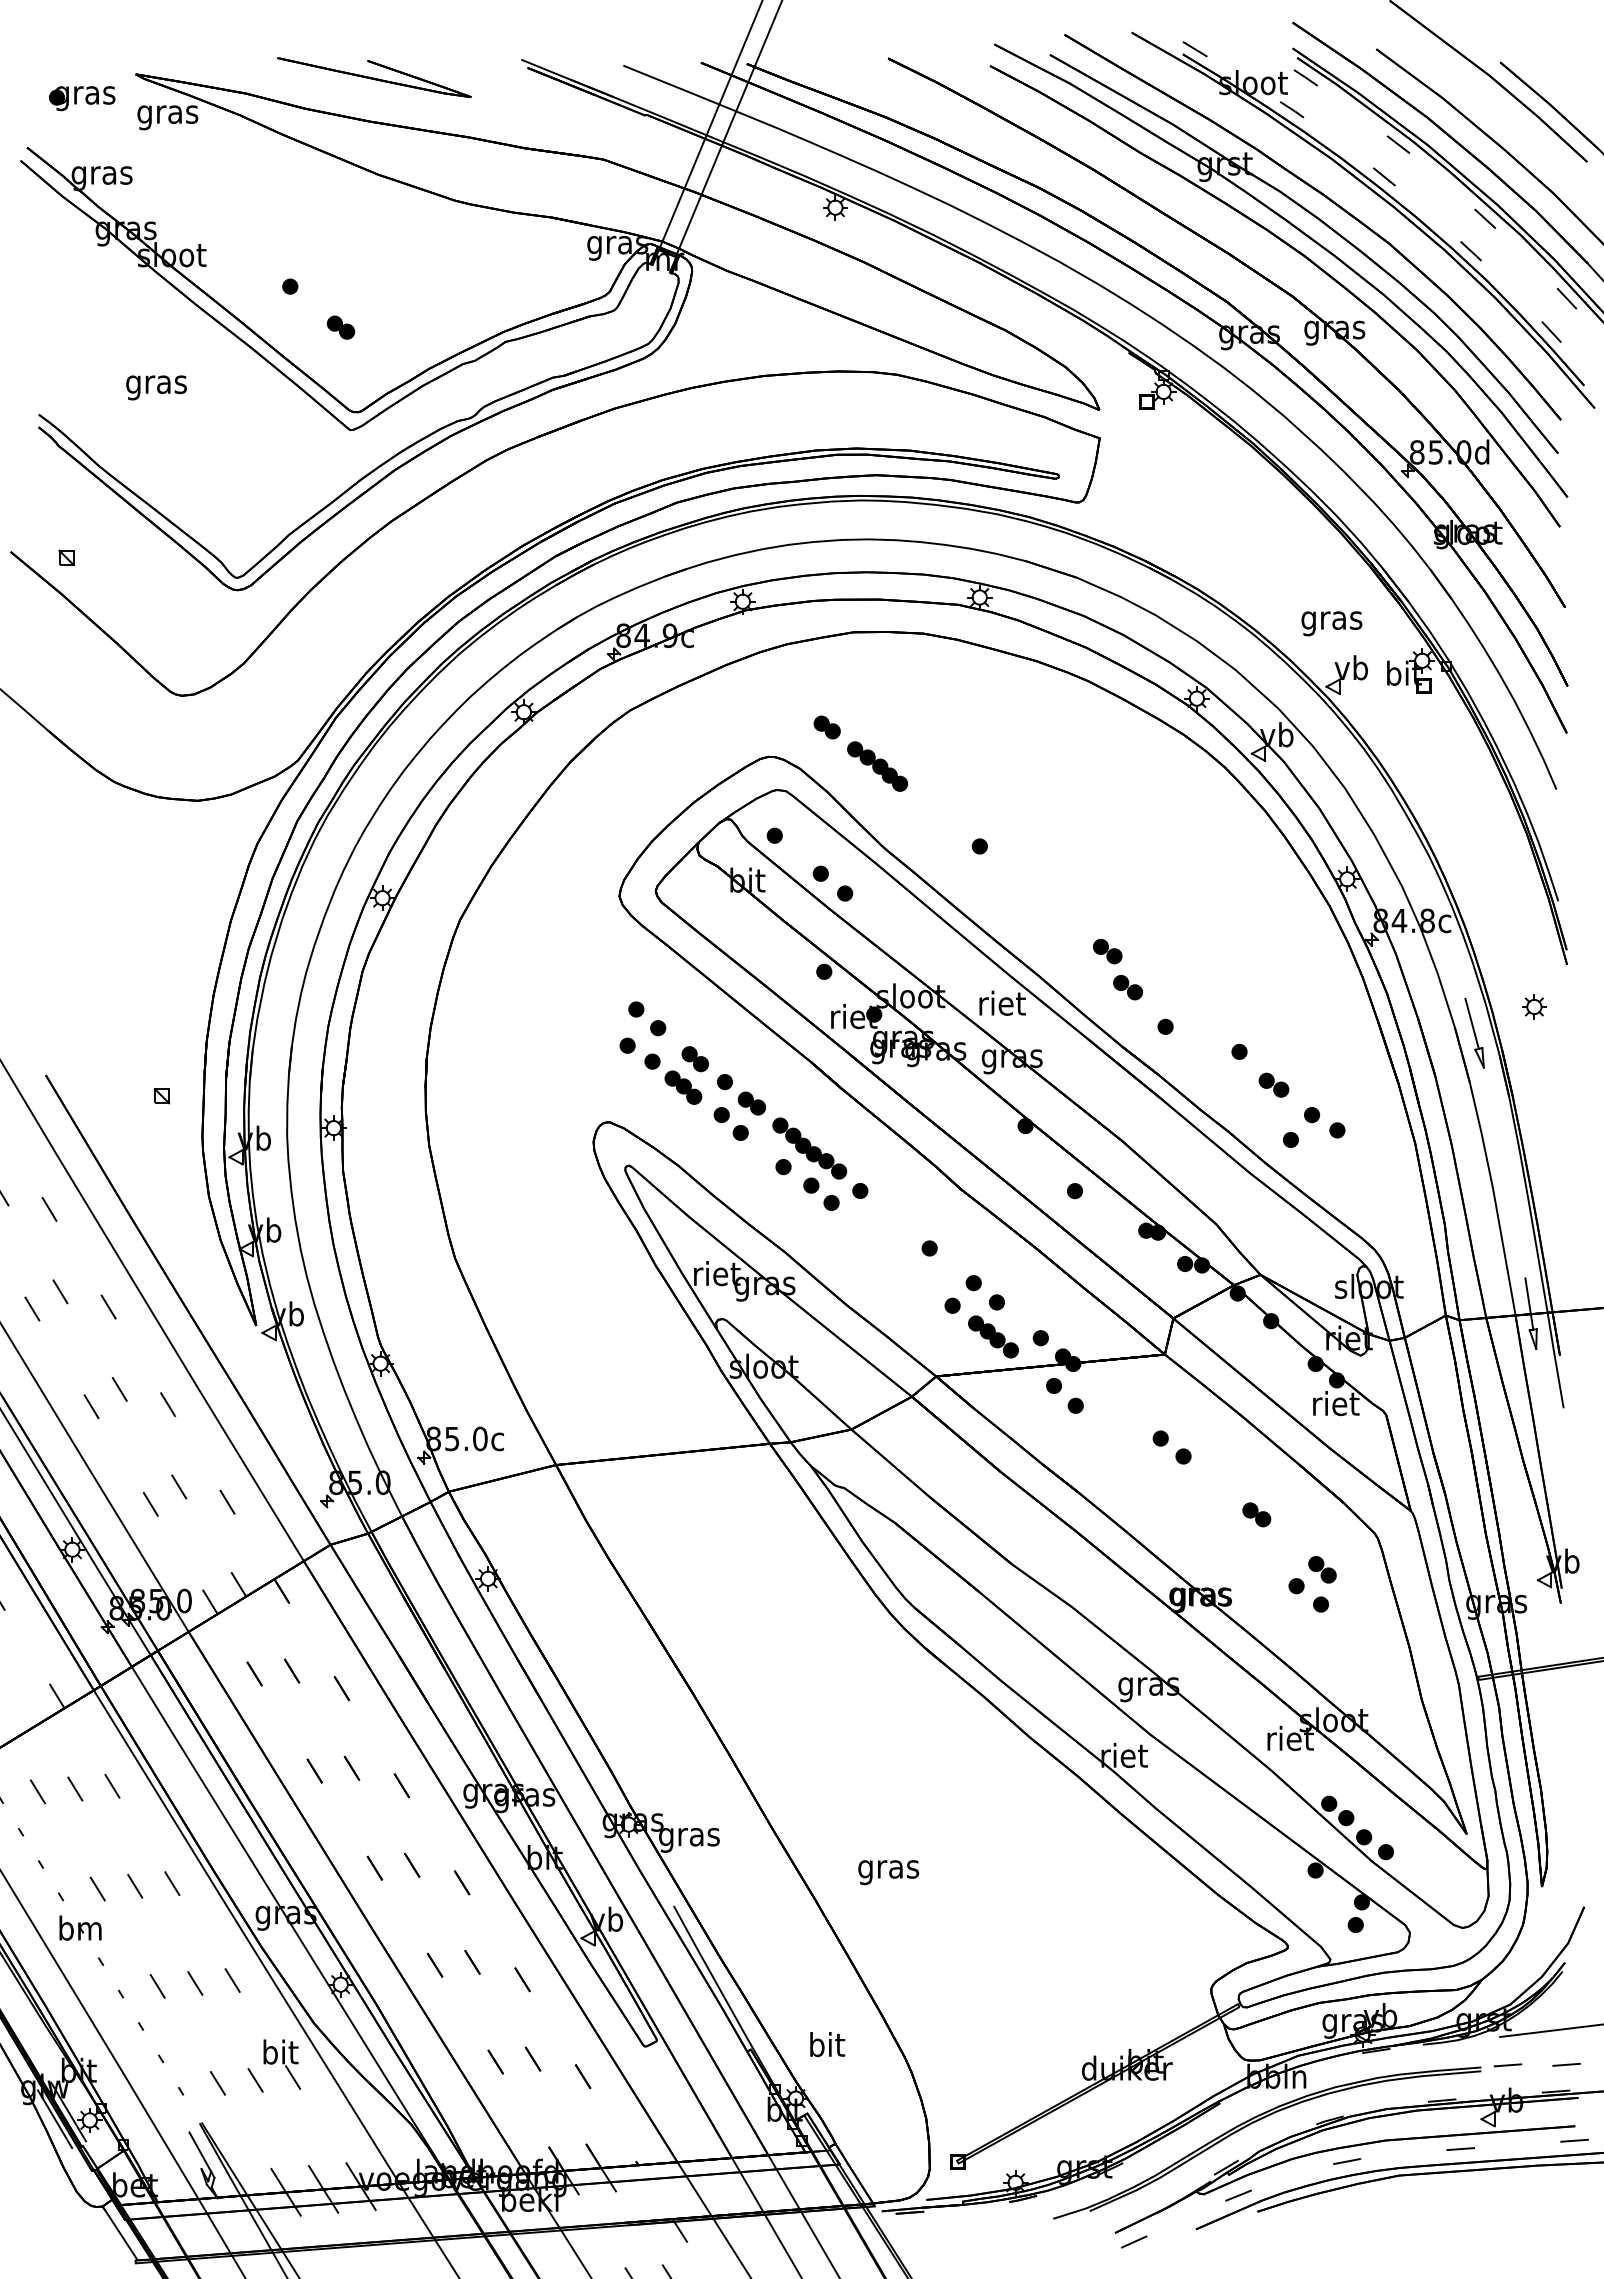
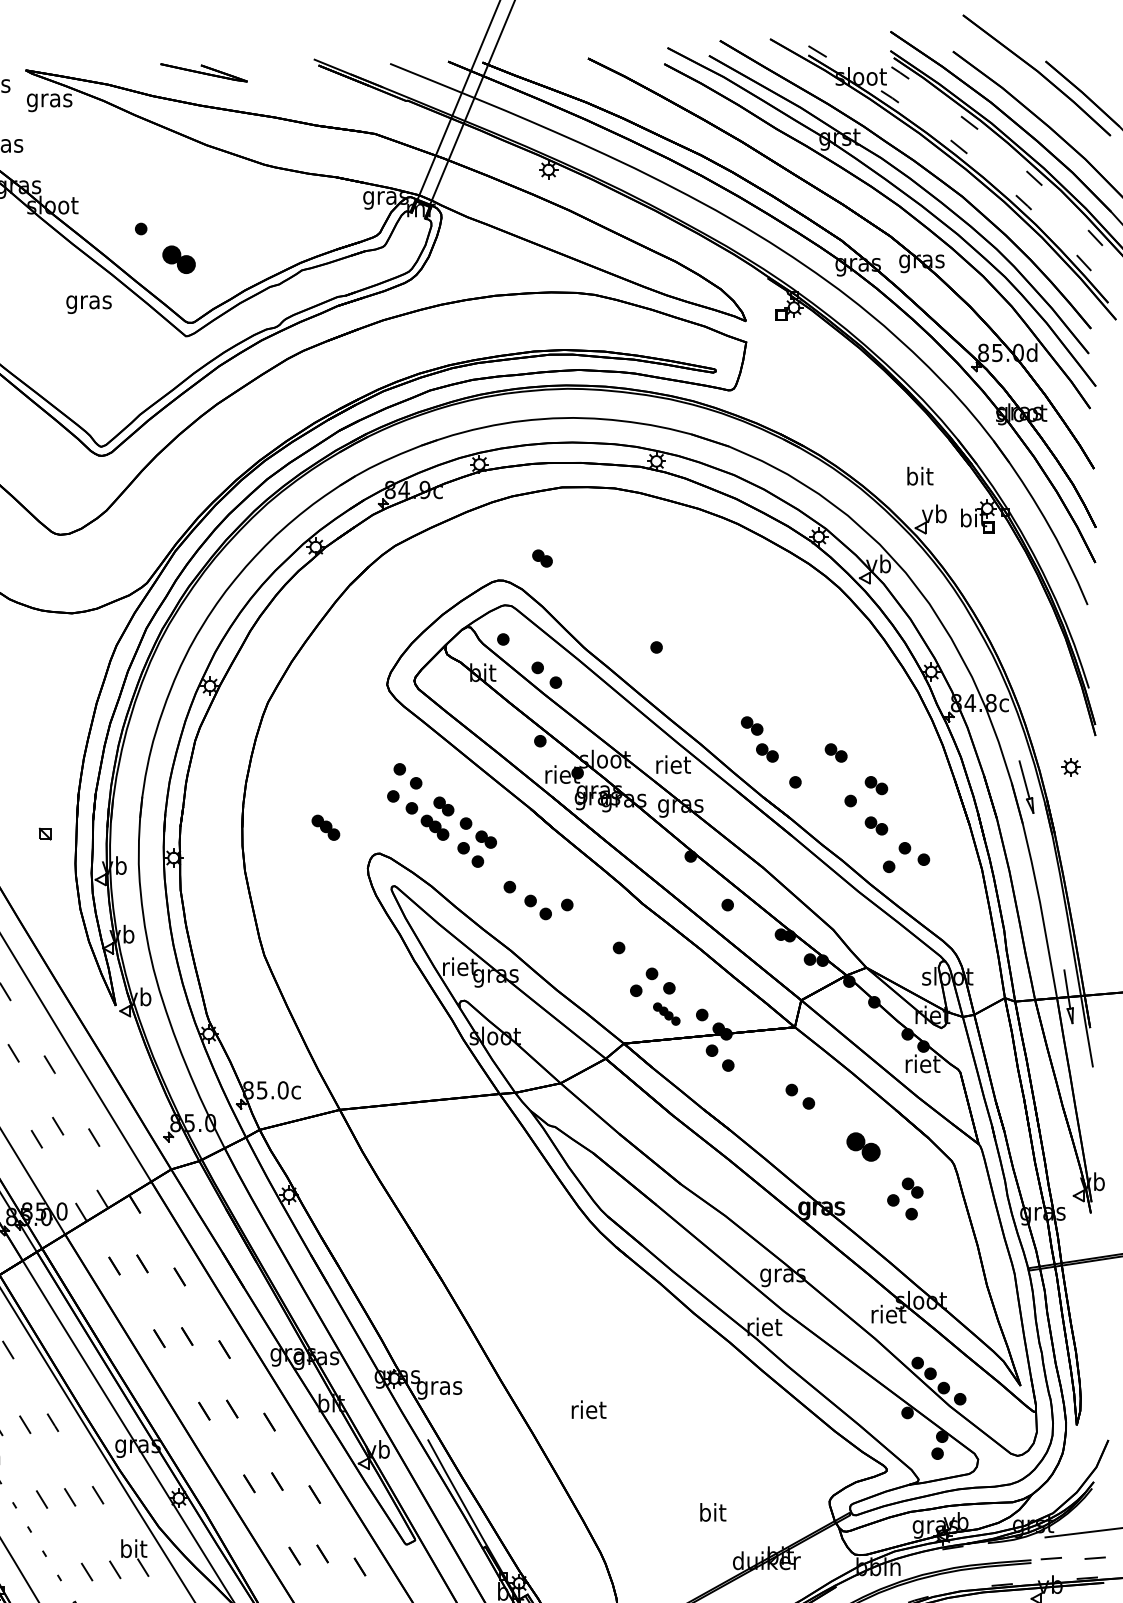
part: (374, 77) -> (204, 72), size x0.6
part: (340, 327) -> (178, 259), size x1.6
text: (156, 387) -> (88, 304), moved
text: (1331, 620) -> (919, 478), gras -> bit
part: (877, 766) -> (580, 587), removed
part: (1219, 987) -> (835, 752), added
part: (1273, 1030) -> (876, 785), added
part: (537, 1087) -> (325, 827), added
part: (809, 1148) -> (529, 873), removed
part: (993, 1336) -> (666, 1013), size x0.7
part: (1256, 1514) -> (863, 1146), size x1.6
text: (888, 1869) -> (588, 1412), gras -> riet
text: (827, 2044) -> (713, 1512), moved

